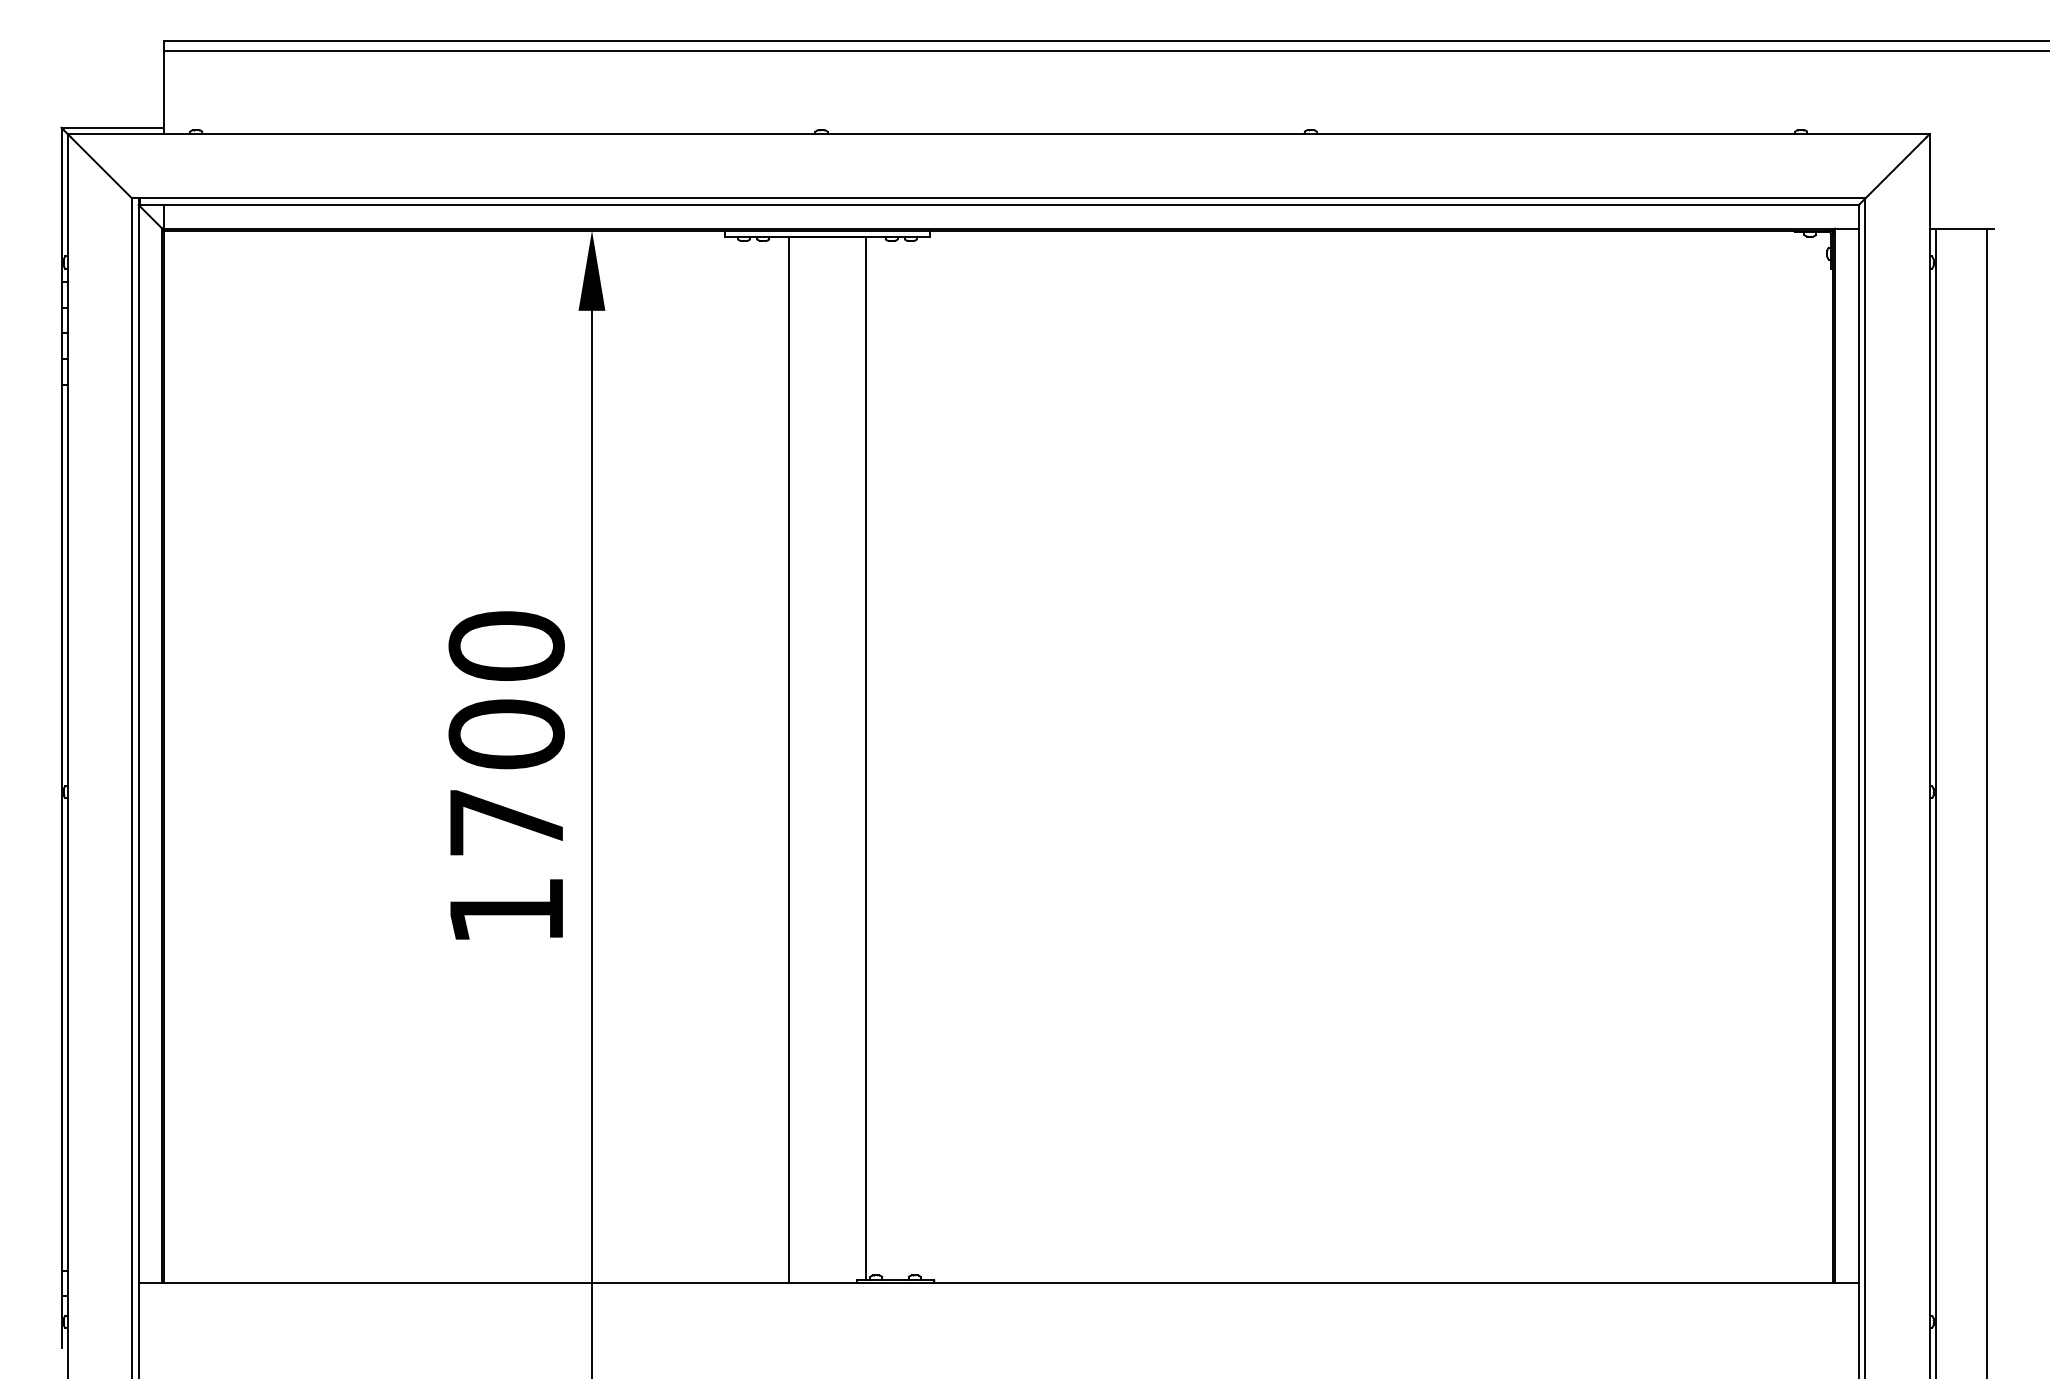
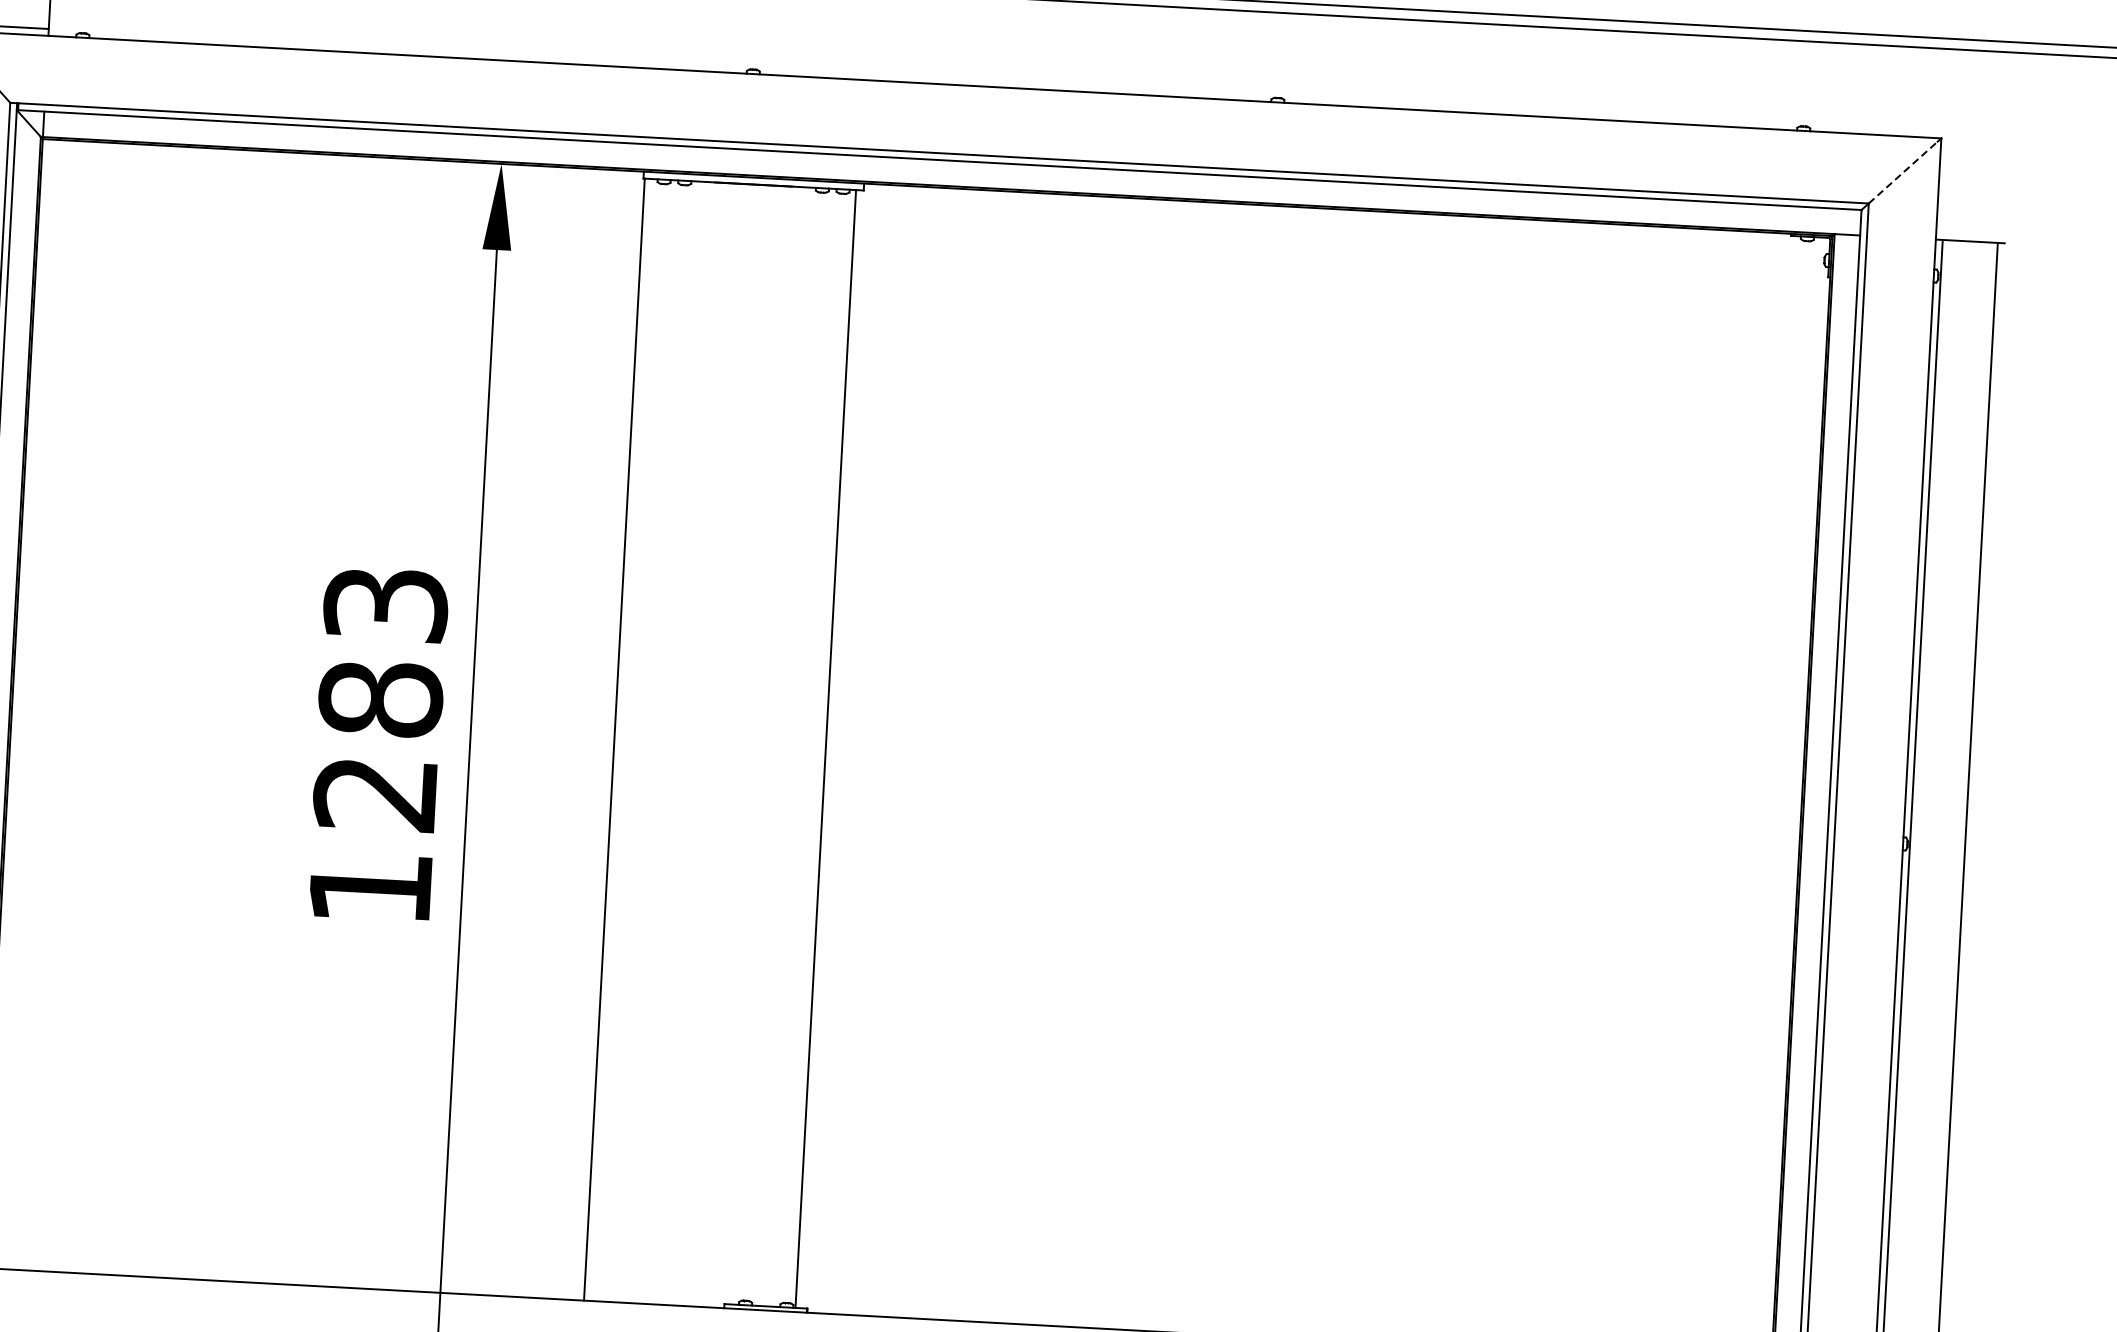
line: (1896, 167) -> (1903, 172), solid -> dashed
text: (506, 733) -> (380, 698), 1700 -> 1283
line: (866, 757) -> (826, 748), moved
line: (788, 759) -> (613, 738), moved

